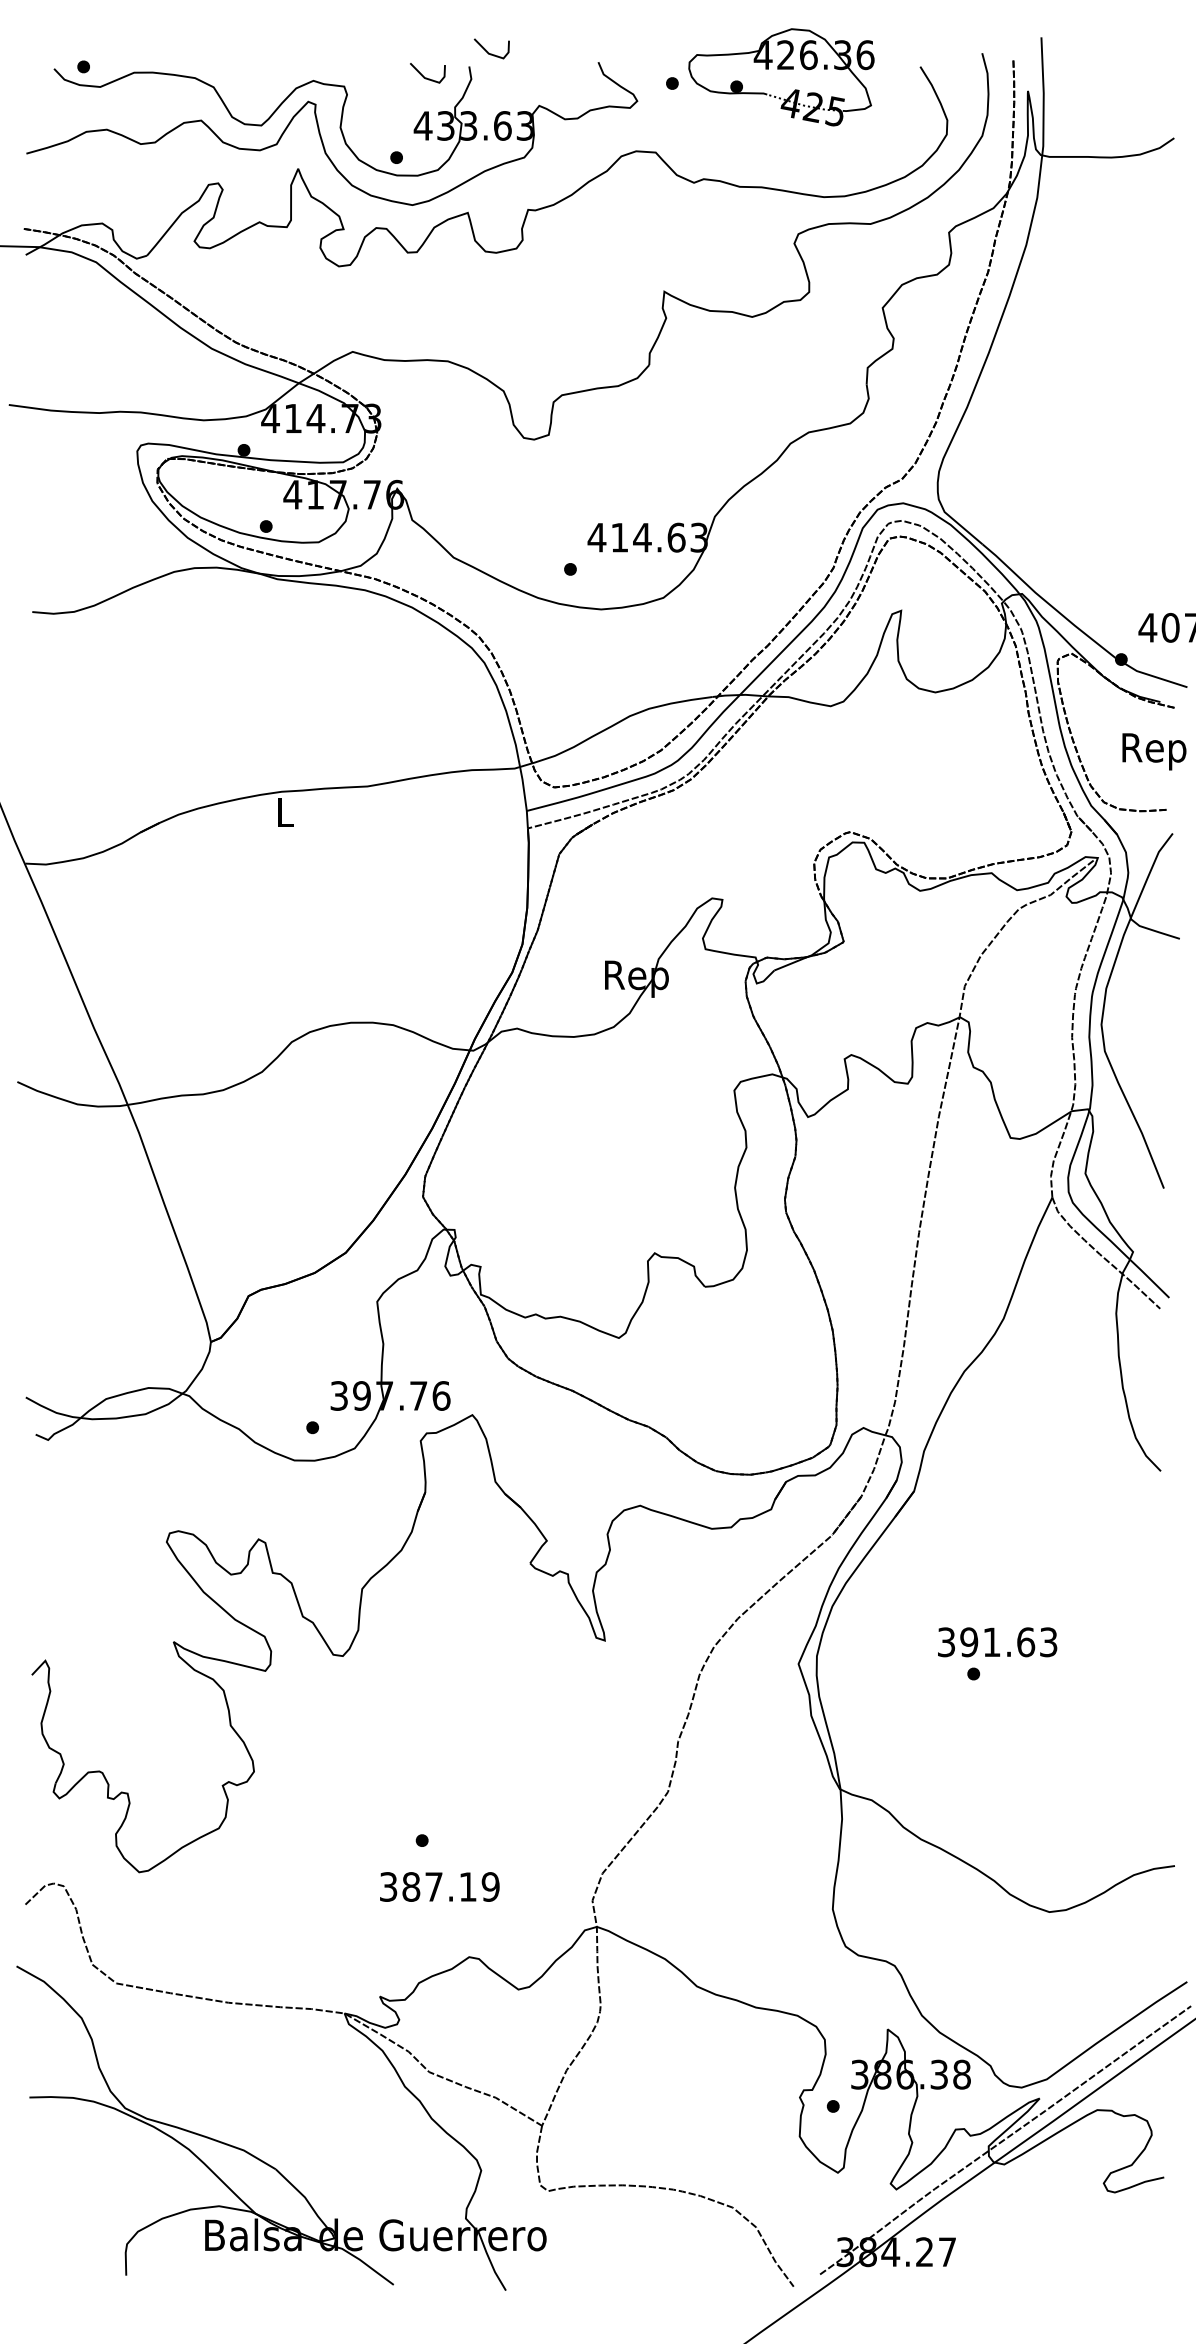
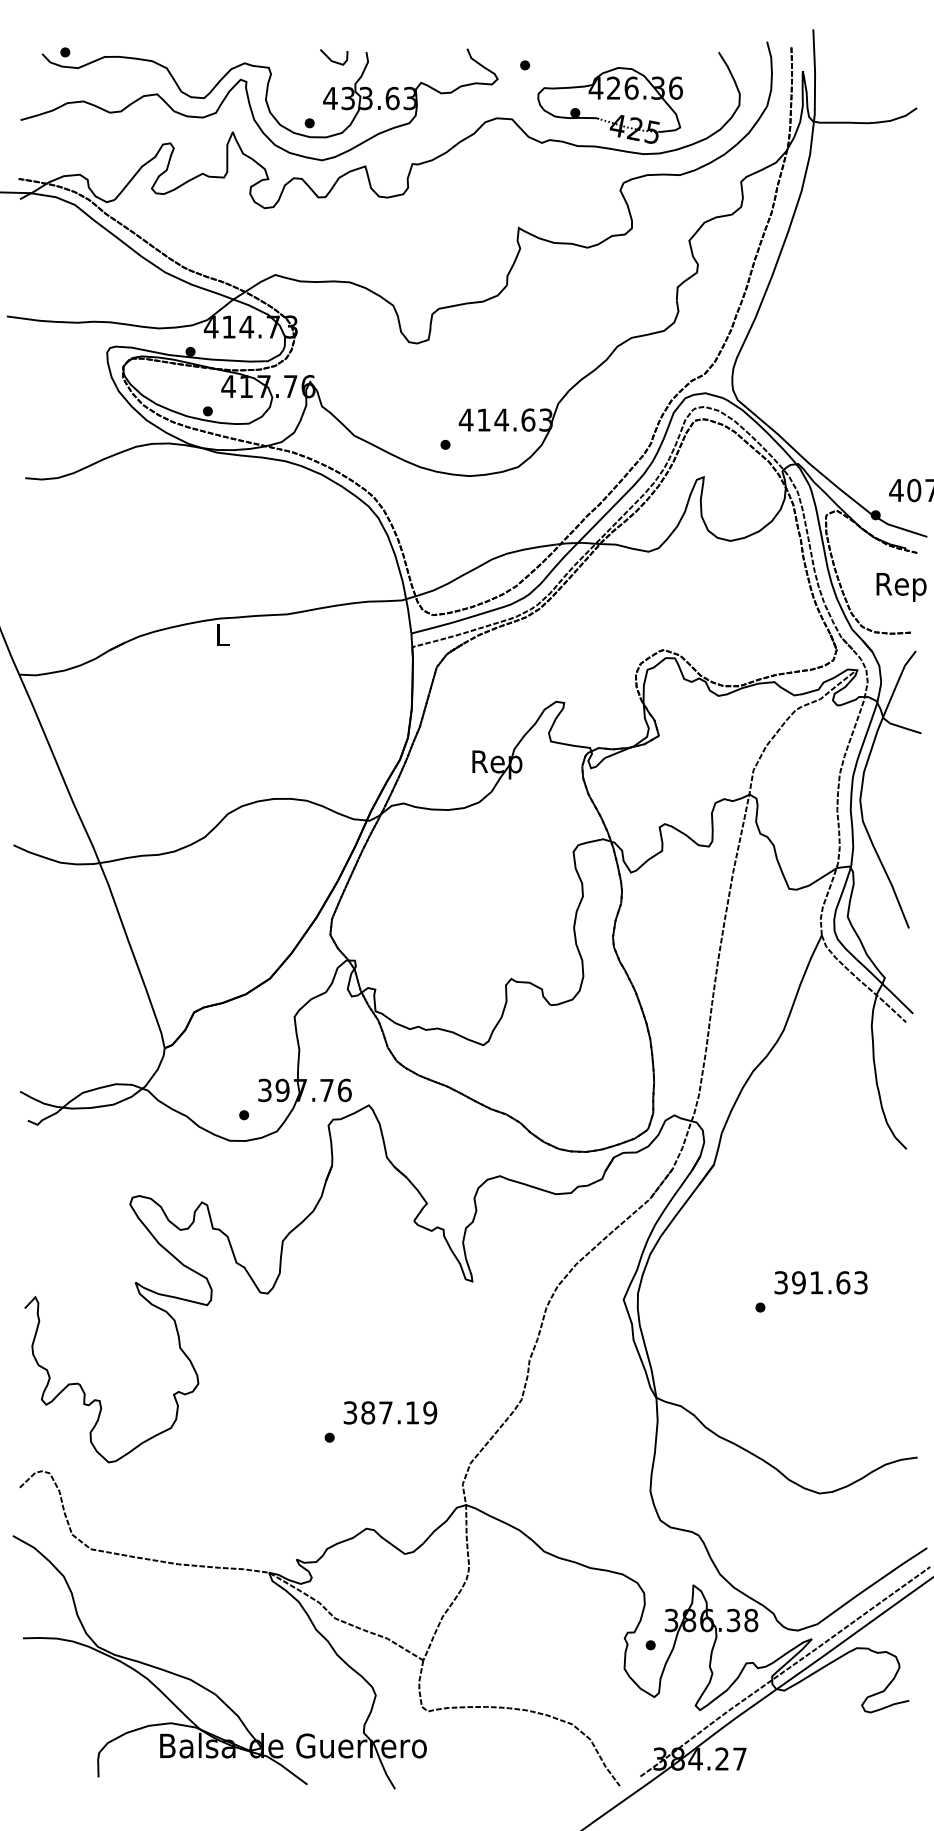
line: (491, 52) -> (383, 41), removed
part: (780, 77) -> (609, 105), moved
text: (996, 1641) -> (820, 1282), moved
text: (439, 1886) -> (390, 1412), moved

